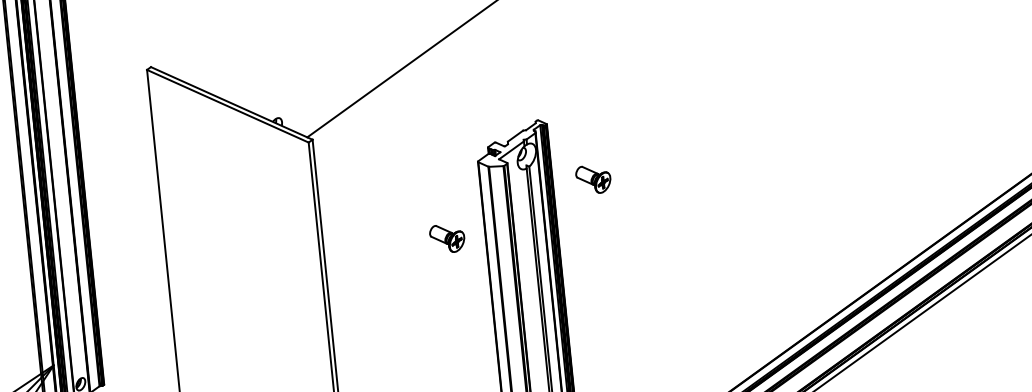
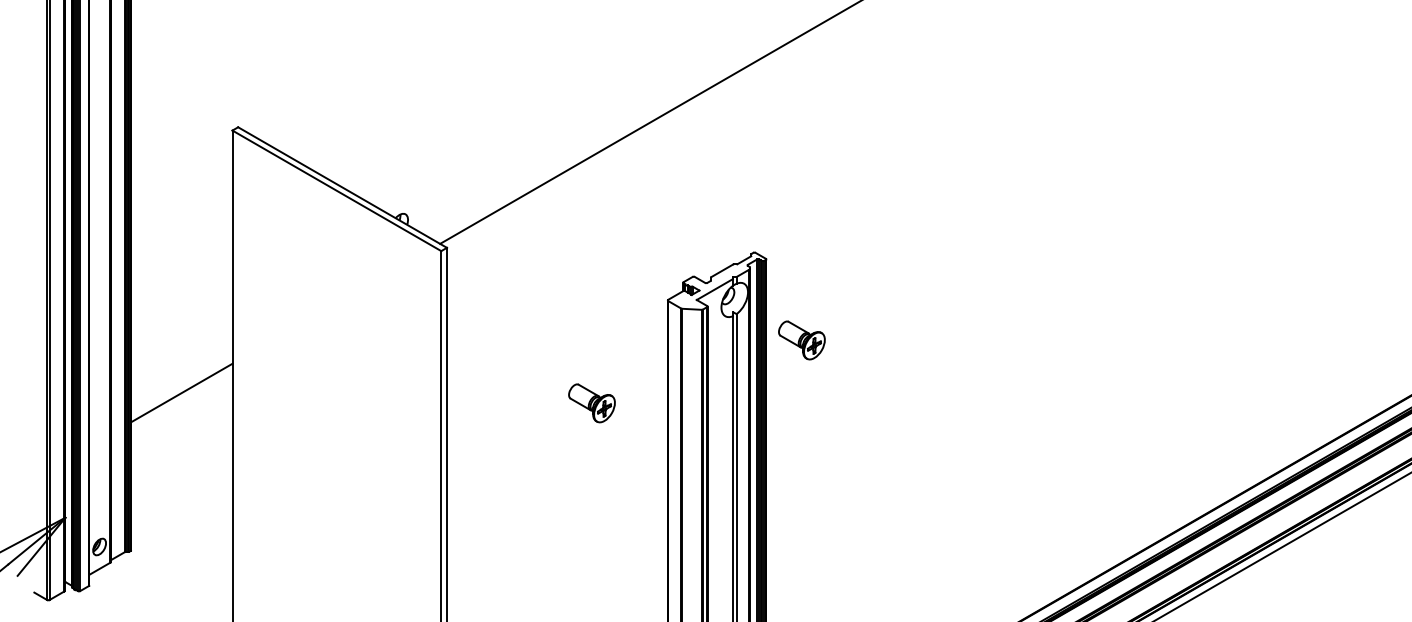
part: (593, 179) -> (801, 340), moved
part: (447, 238) -> (591, 403), moved
line: (129, 265) -> (181, 392), added

